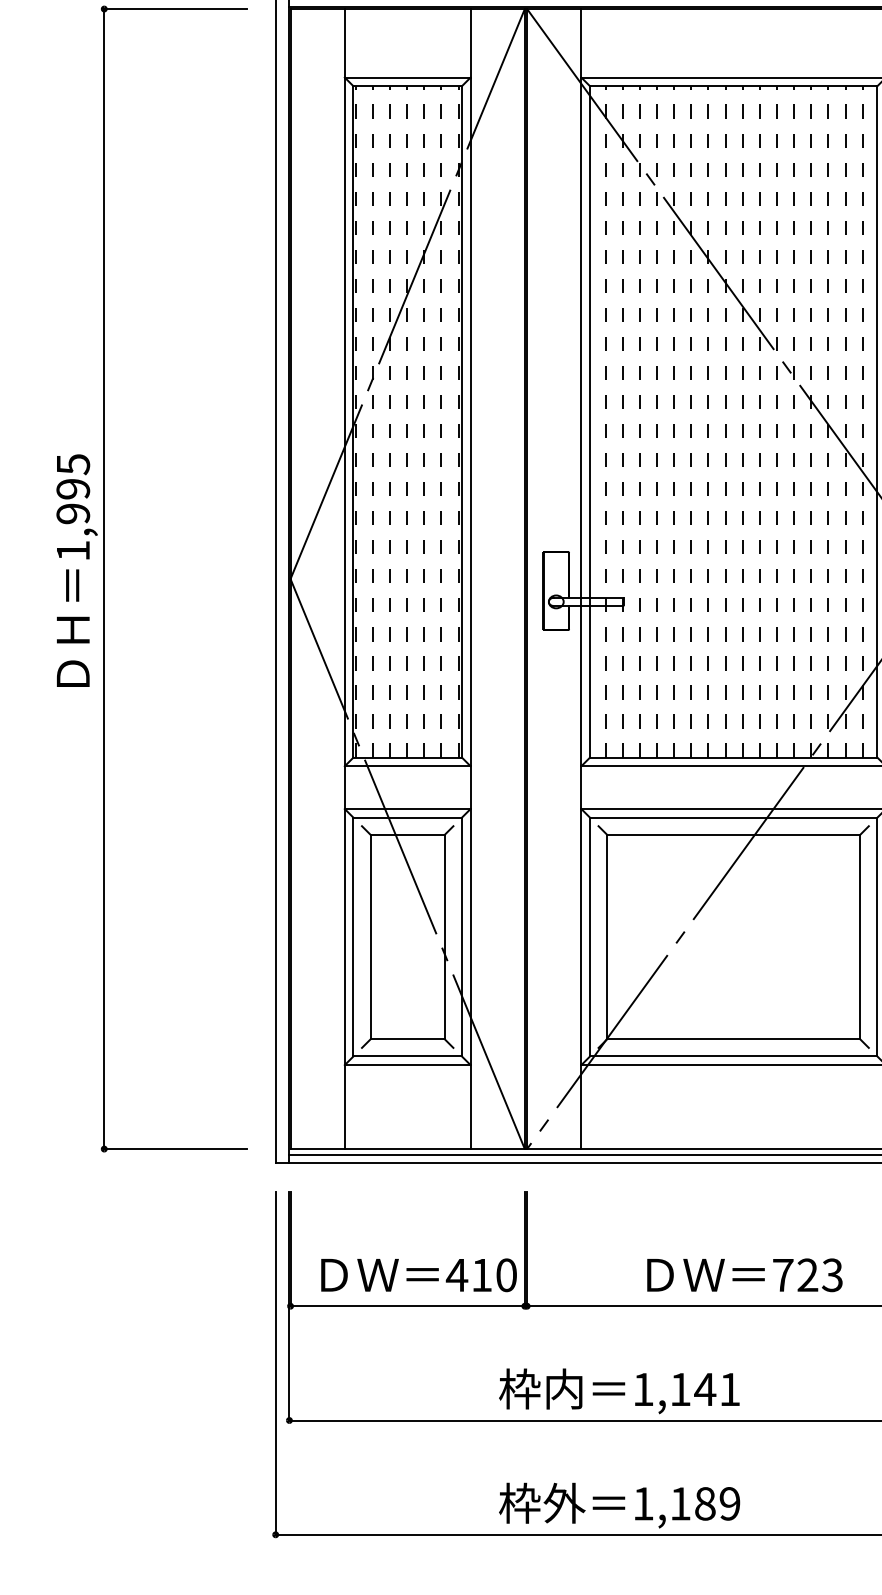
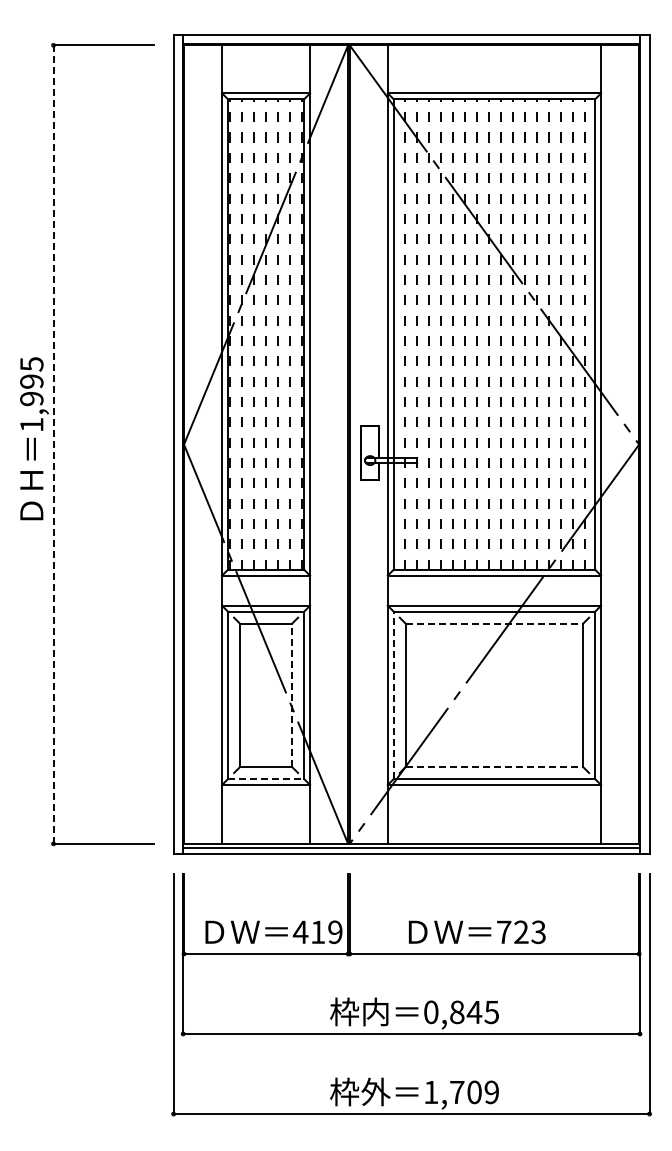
line: (104, 580) -> (53, 445), solid -> dashed
line: (733, 834) -> (494, 623), solid -> dashed
line: (445, 937) -> (292, 695), solid -> dashed
line: (589, 937) -> (393, 695), solid -> dashed
line: (733, 1040) -> (494, 767), solid -> dashed
line: (408, 1057) -> (266, 779), solid -> dashed
text: (506, 1275) -> (335, 932), 410 -> 419
text: (745, 1275) -> (477, 932), moved
text: (686, 1389) -> (461, 1012), 1,141 -> 0,845
text: (692, 1504) -> (465, 1092), 1,189 -> 1,709

